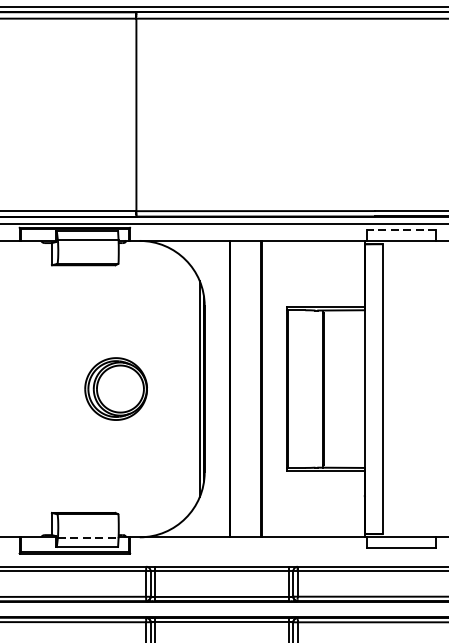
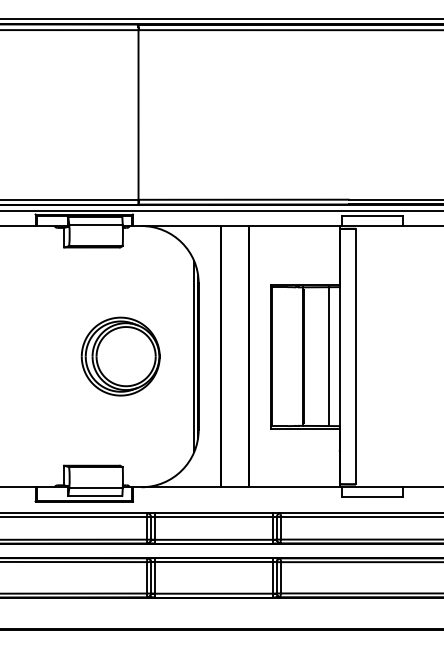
line: (401, 230) -> (372, 216), dashed -> solid
part: (115, 388) -> (120, 356), size x1.43
line: (353, 388) -> (329, 356), added
line: (88, 538) -> (96, 488), dashed -> solid

